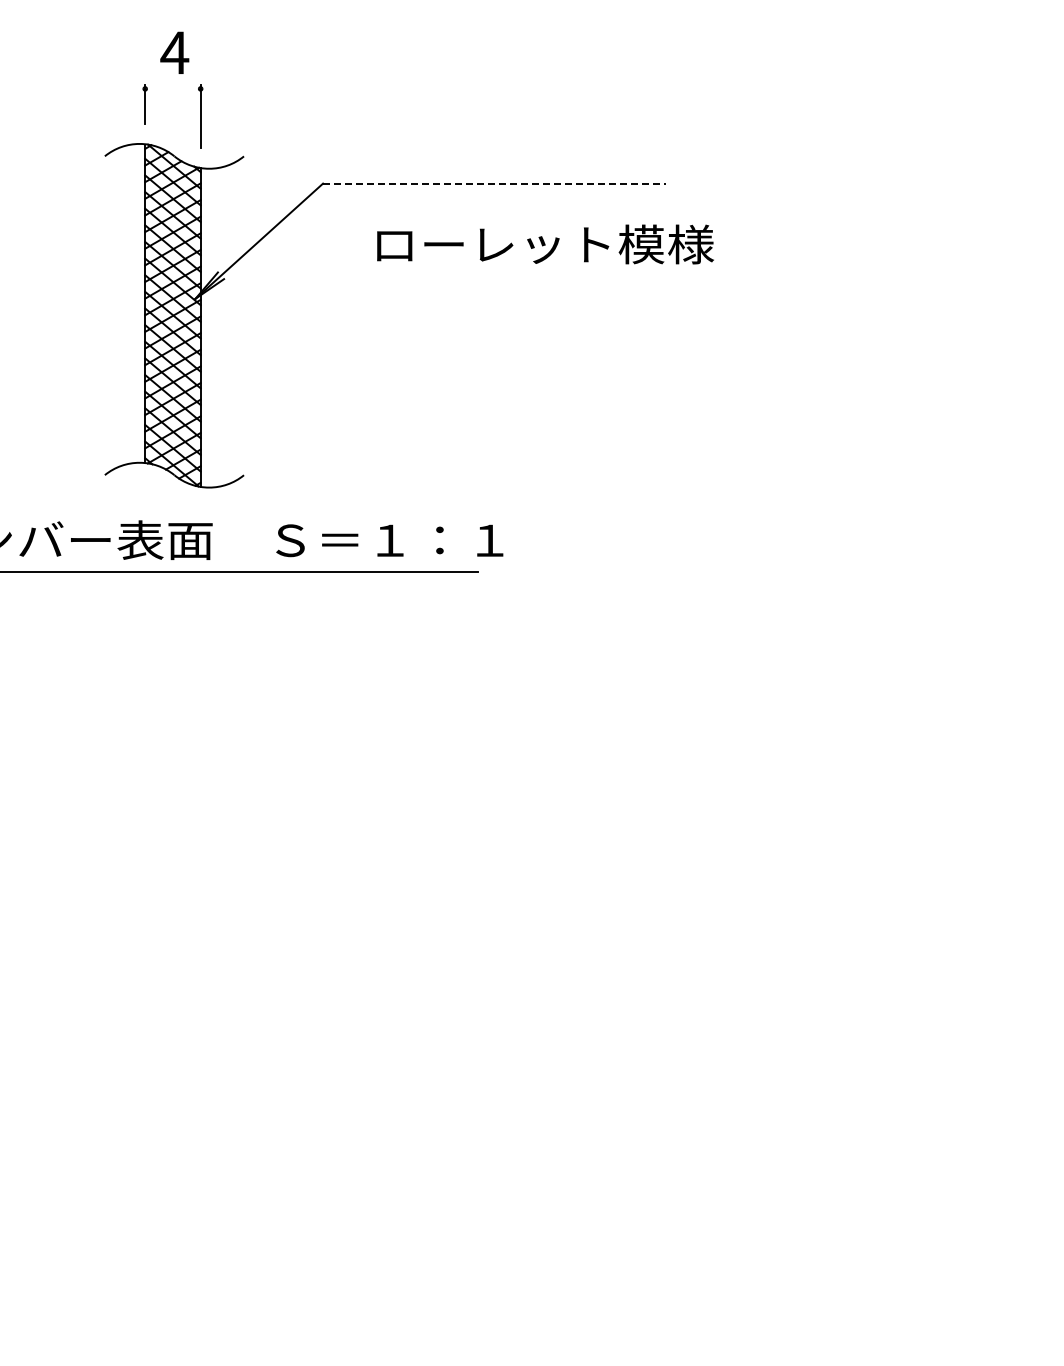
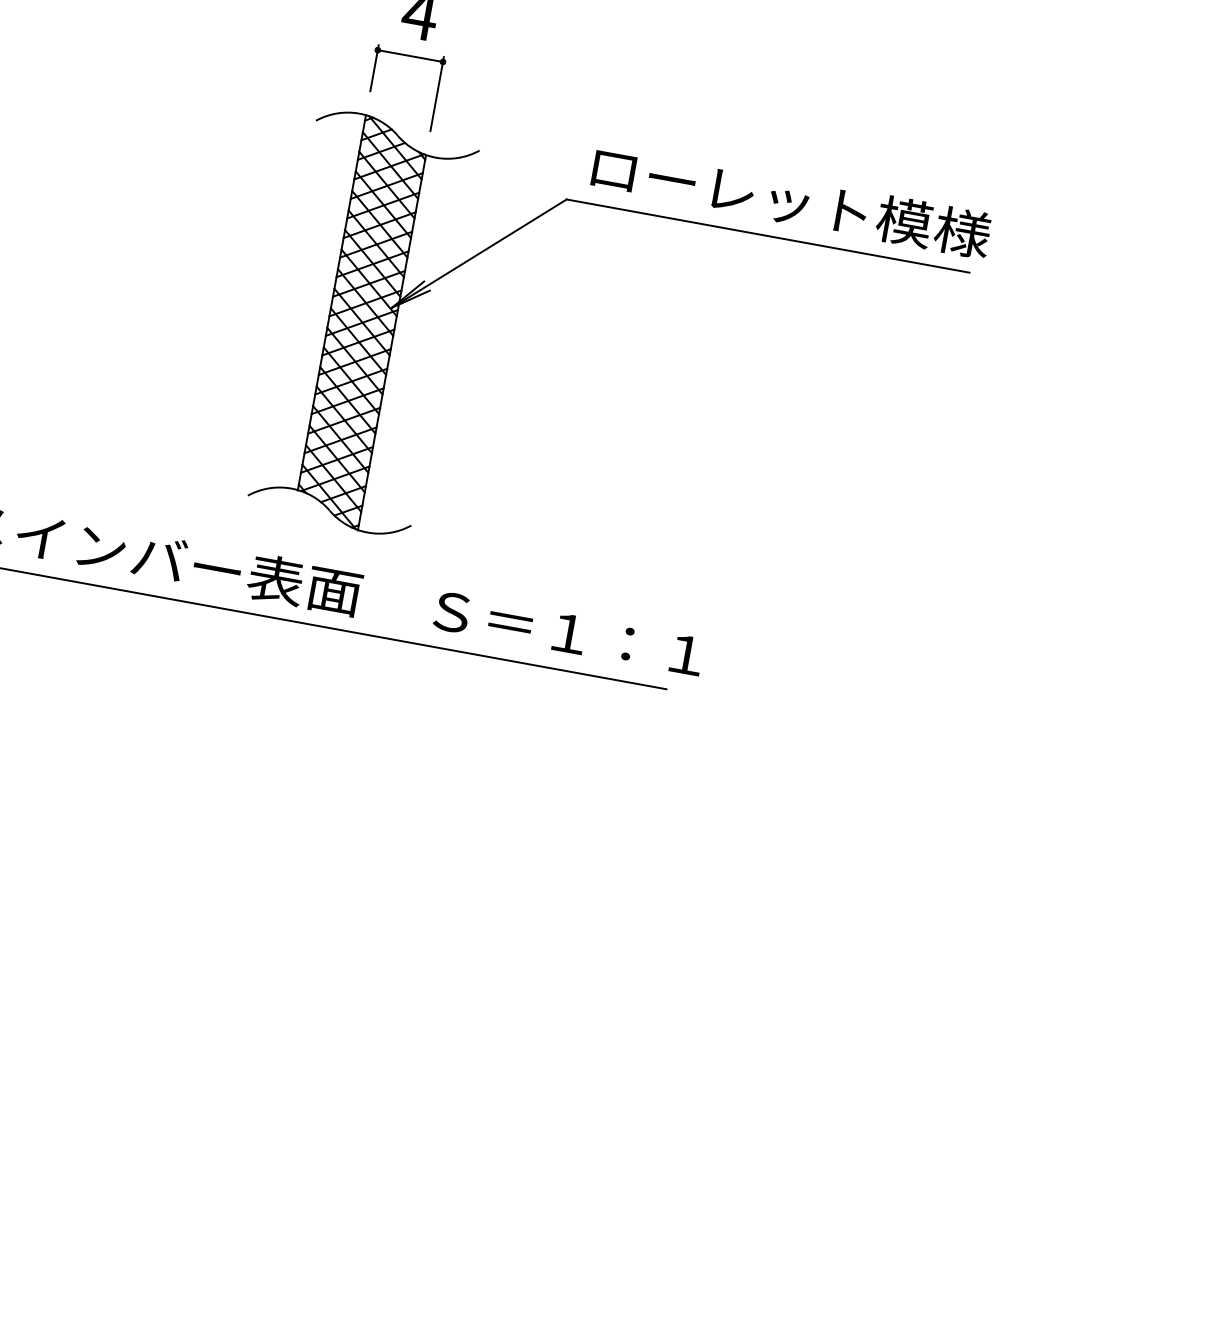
line: (172, 88) -> (409, 55), added
line: (494, 183) -> (768, 235), dashed -> solid
text: (545, 244) -> (791, 201), moved

